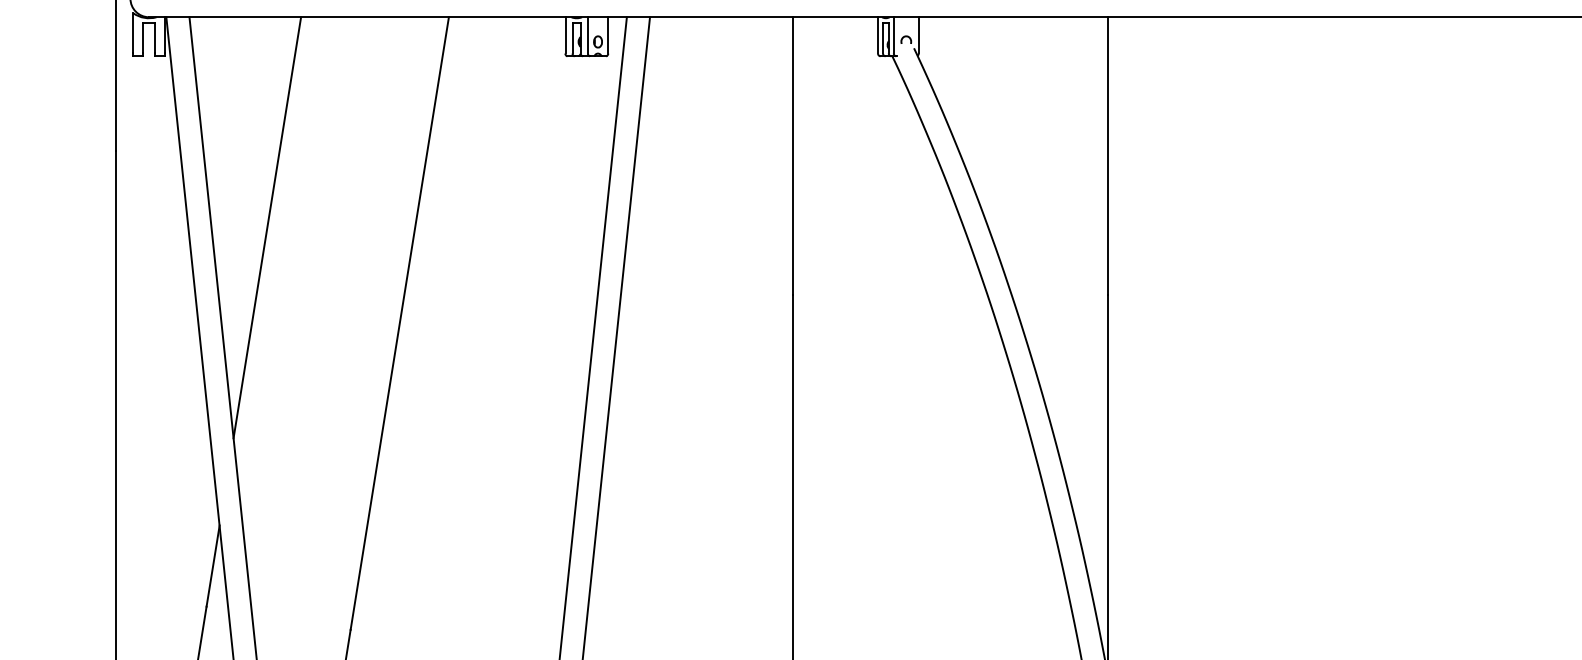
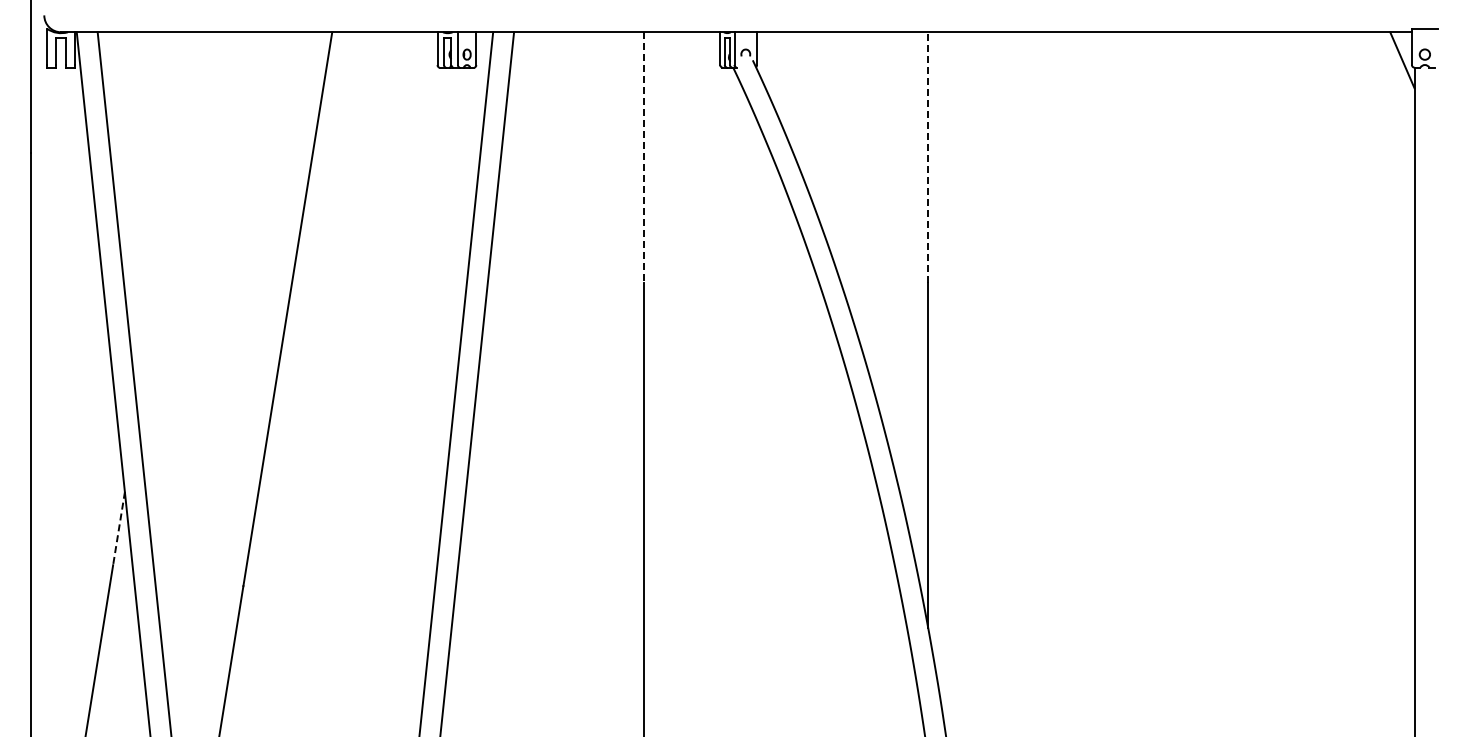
line: (1108, 155) -> (928, 157), solid -> dashed
line: (793, 156) -> (643, 158), solid -> dashed
line: (266, 227) -> (167, 222), removed
line: (212, 566) -> (118, 528), solid -> dashed

